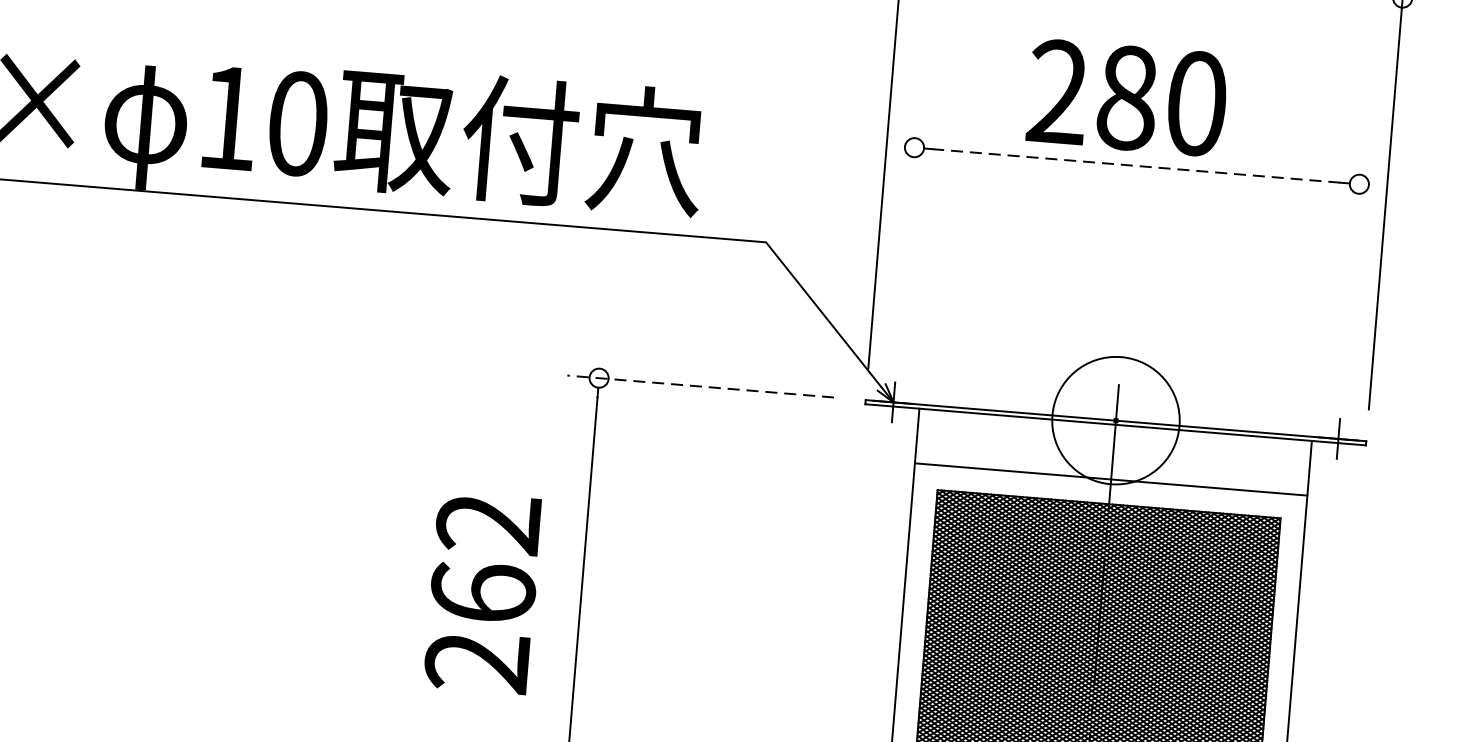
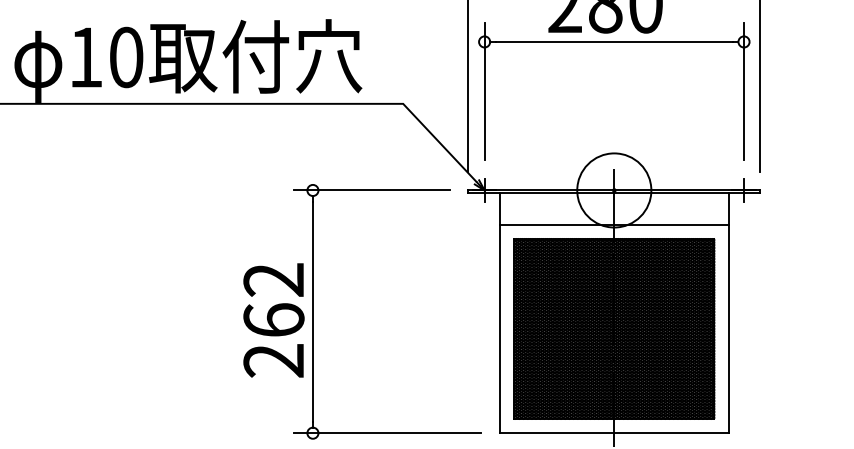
line: (1137, 165) -> (614, 41), dashed -> solid
line: (907, 232) -> (484, 91), added
line: (1353, 269) -> (744, 91), added
line: (701, 386) -> (372, 190), dashed -> solid
text: (482, 593) -> (273, 320), moved

